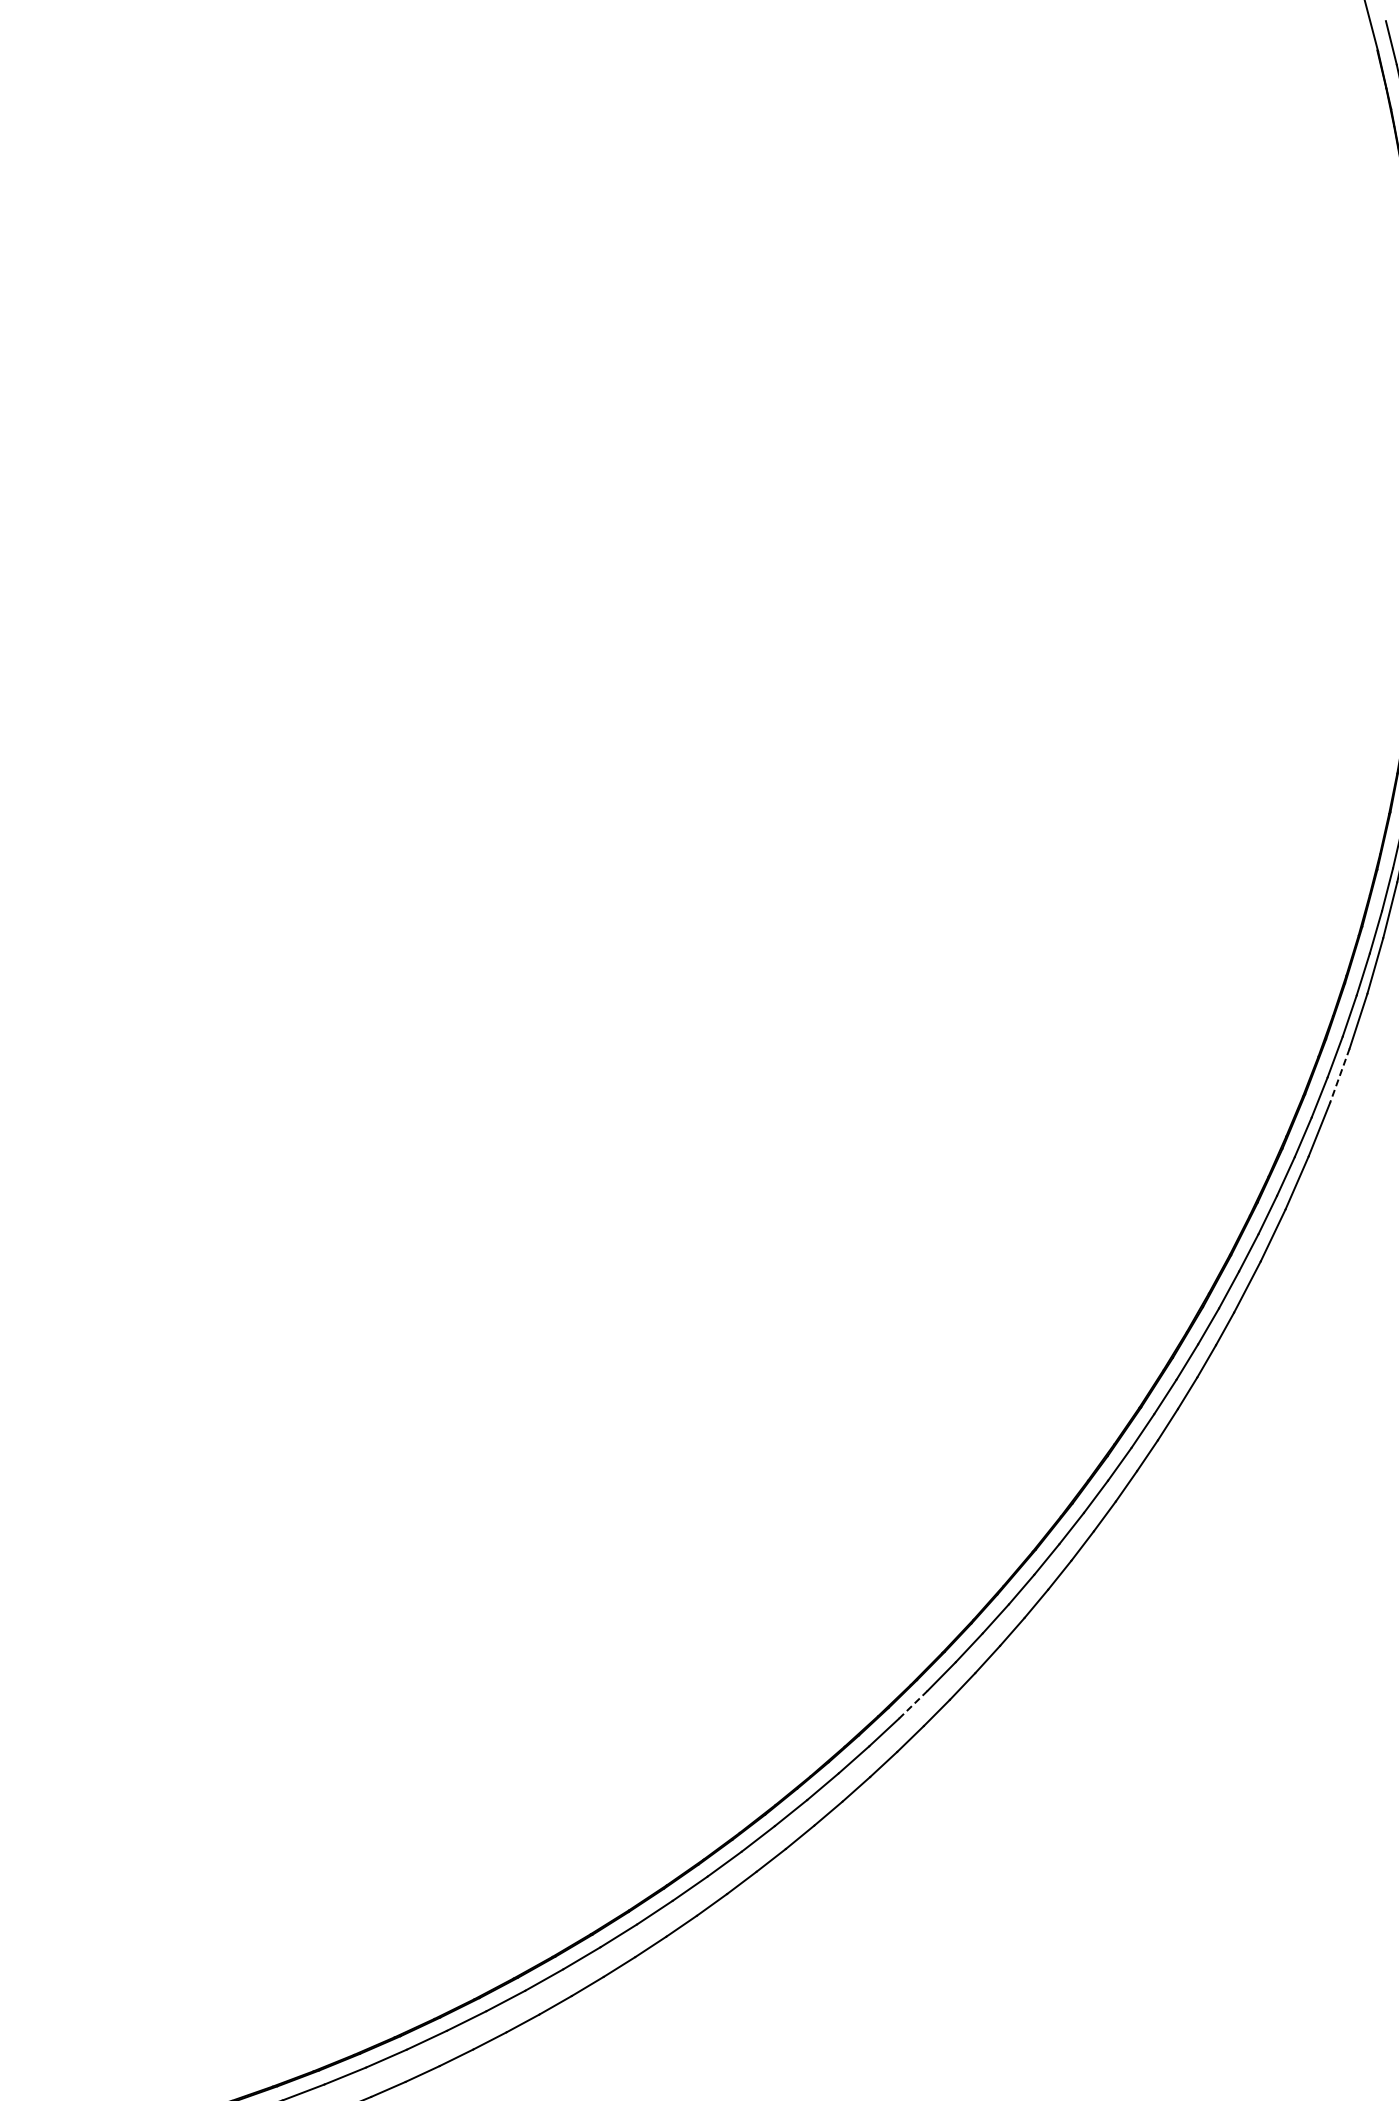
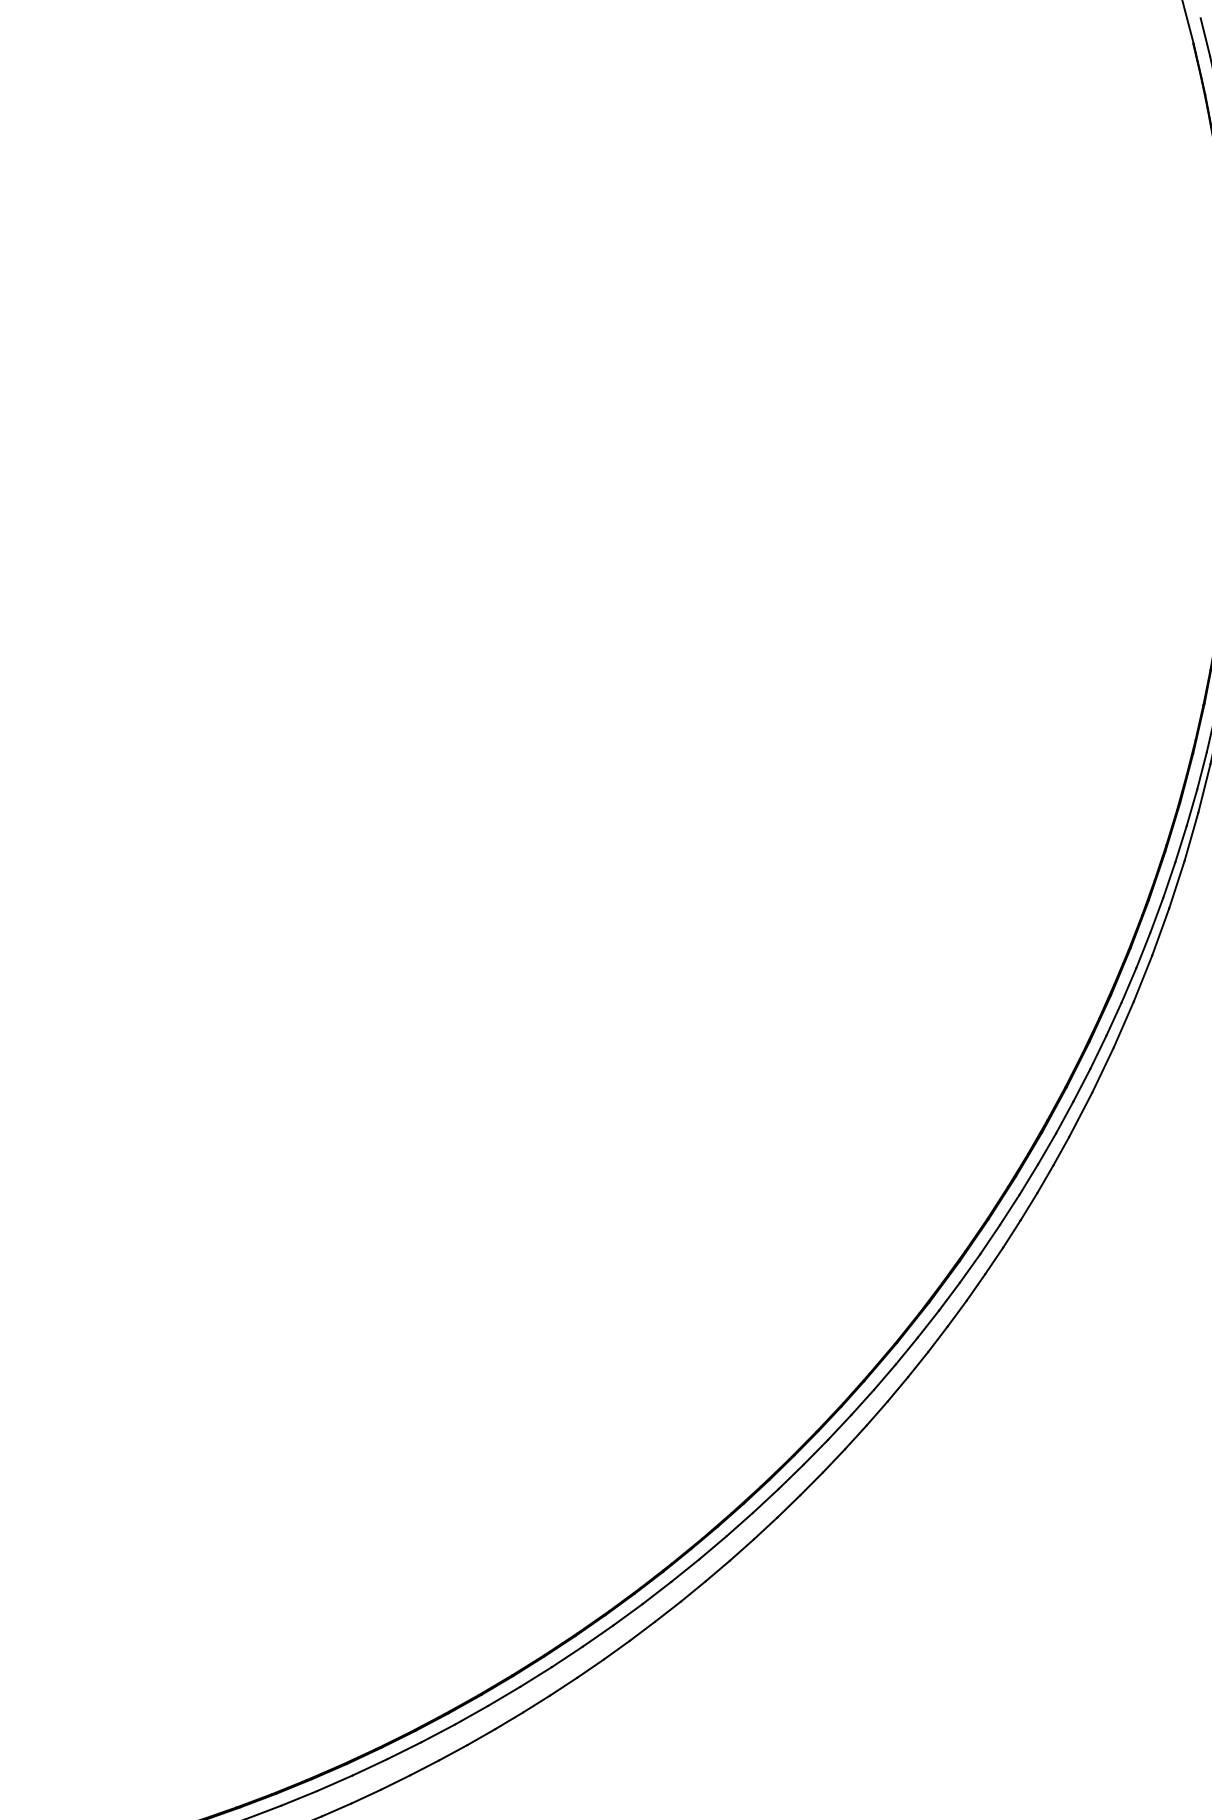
line: (1339, 1075) -> (1160, 931), dashed -> solid
line: (913, 1704) -> (791, 1476), dashed -> solid

